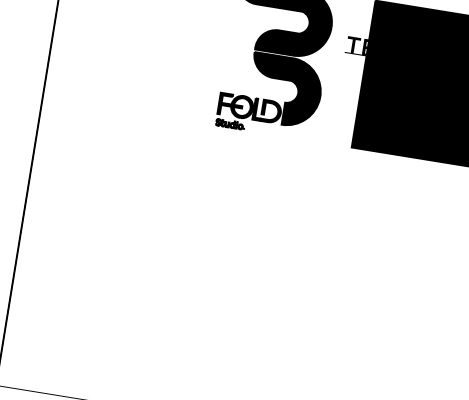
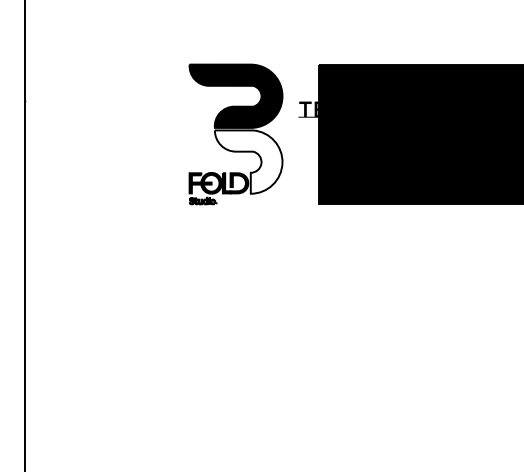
fill: (284, 90) -> (248, 161), removed

